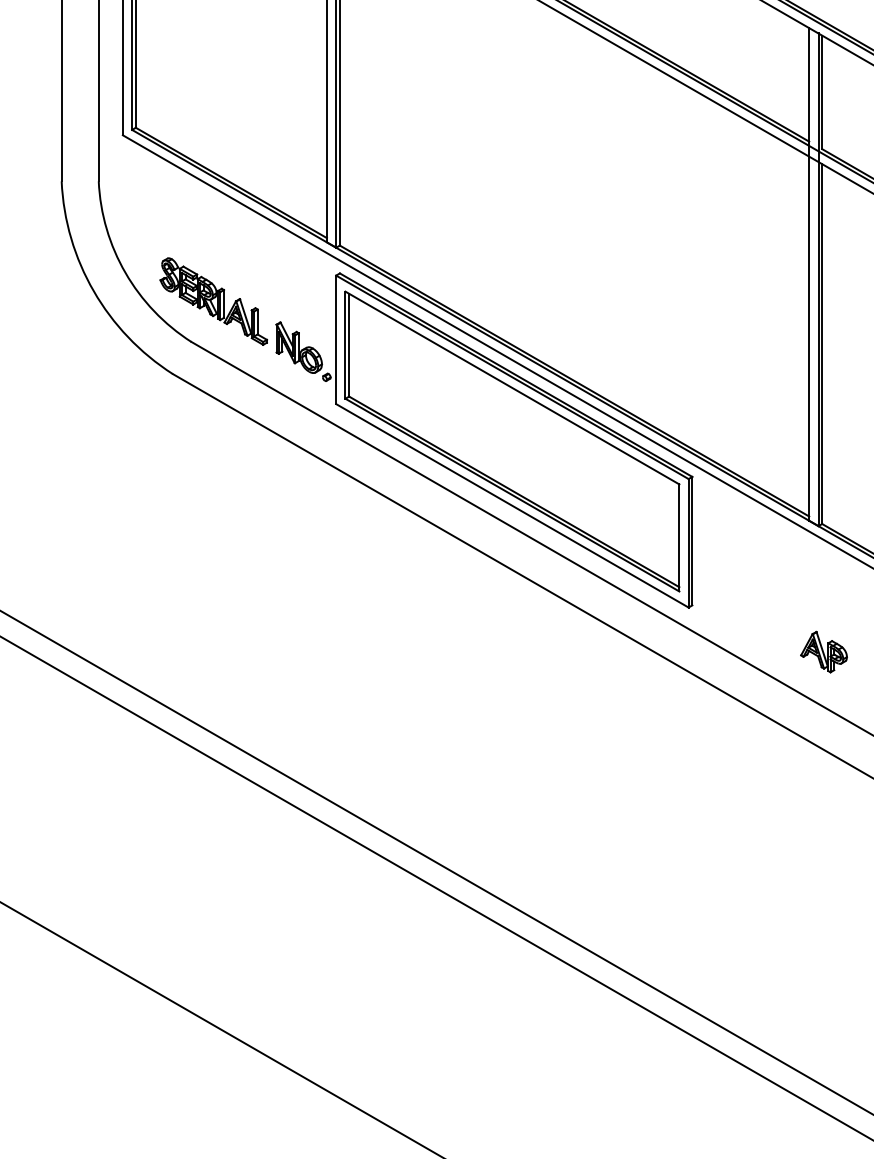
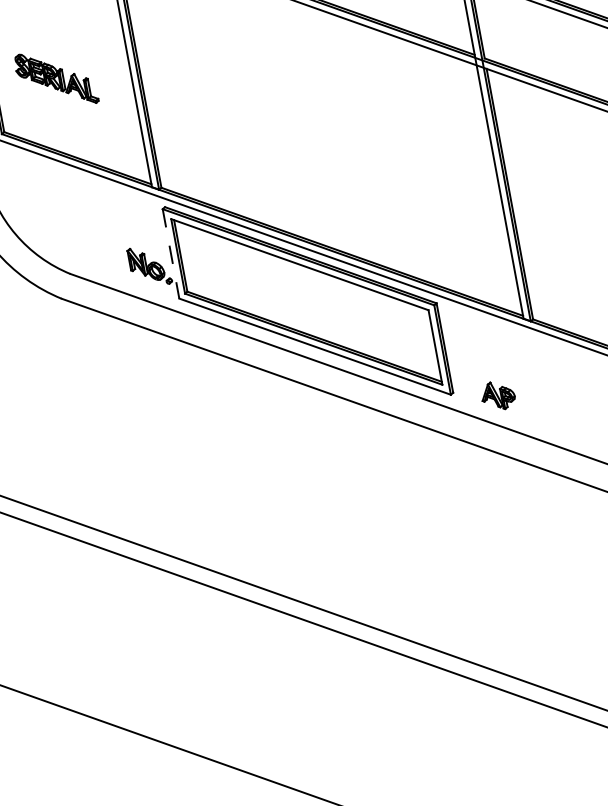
part: (213, 301) -> (56, 79), moved
line: (336, 340) -> (171, 254), solid -> dashed
part: (823, 651) -> (497, 395), moved

